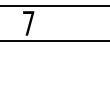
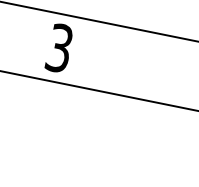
text: (28, 23) -> (59, 48), 7 -> 3

